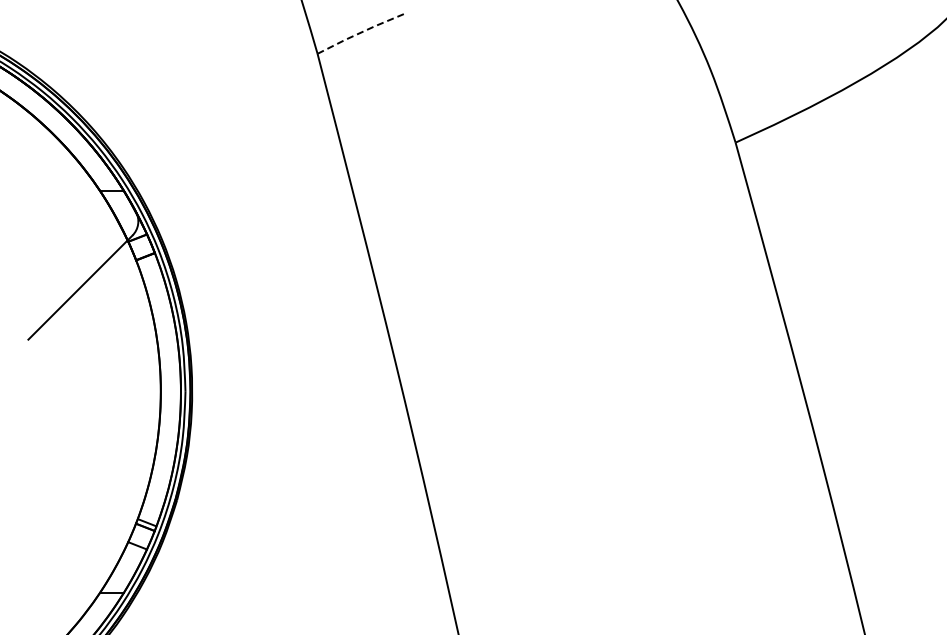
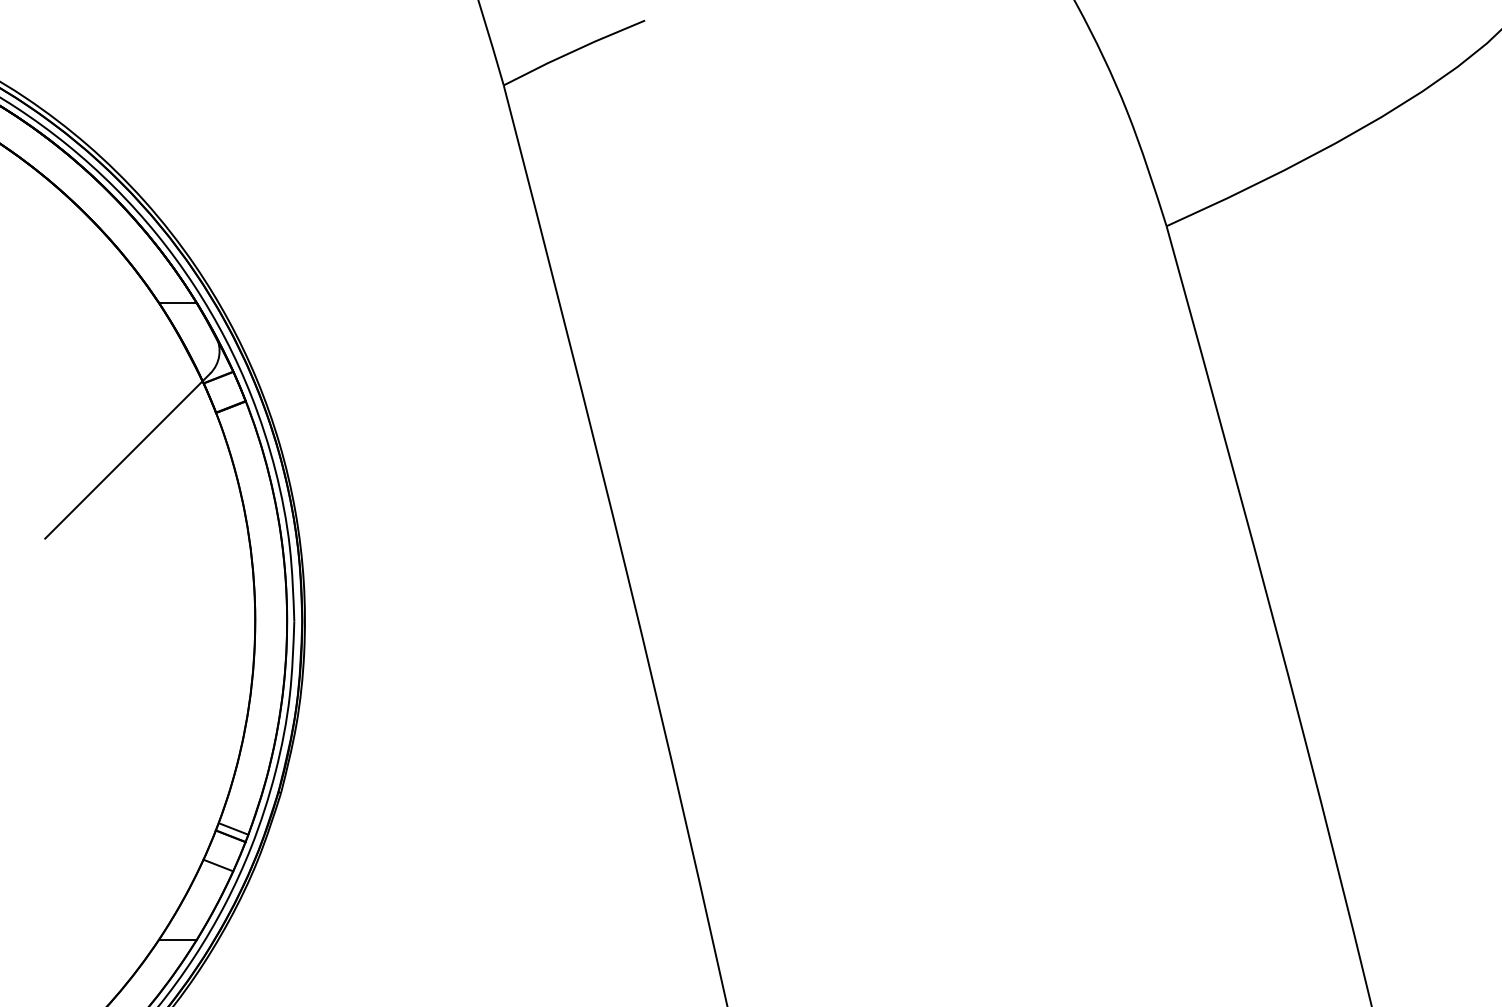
line: (362, 32) -> (574, 51), dashed -> solid

